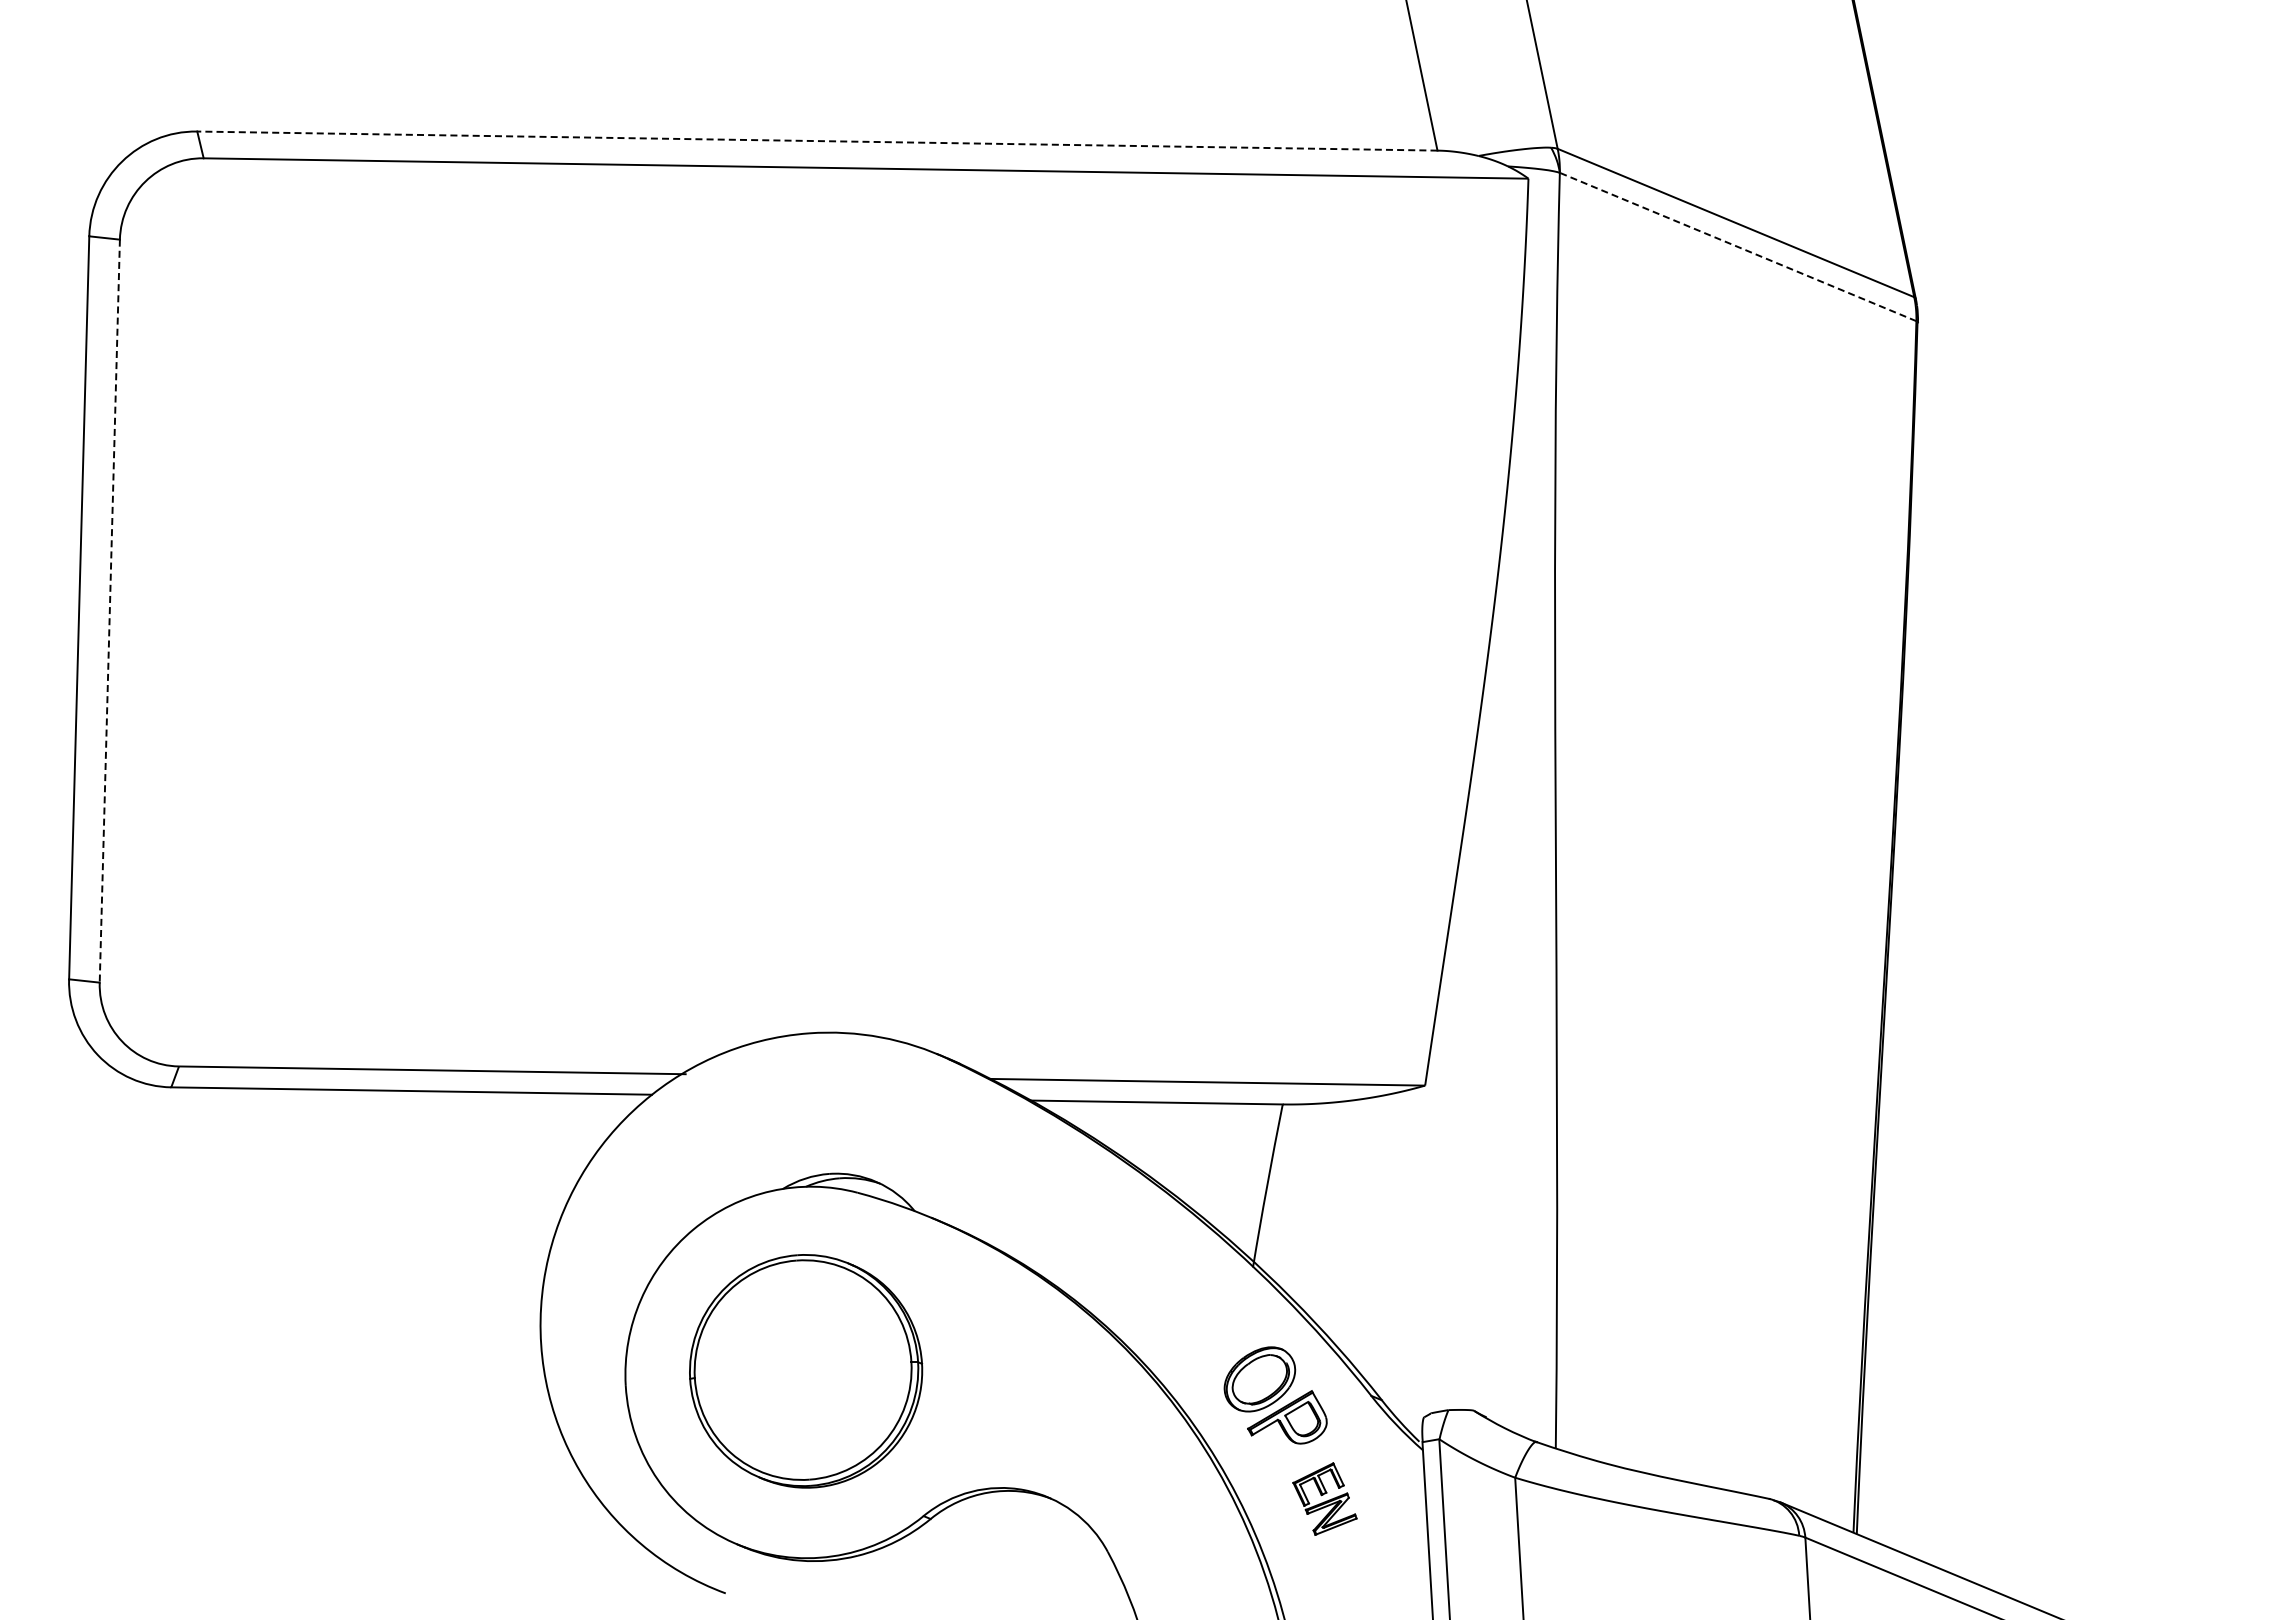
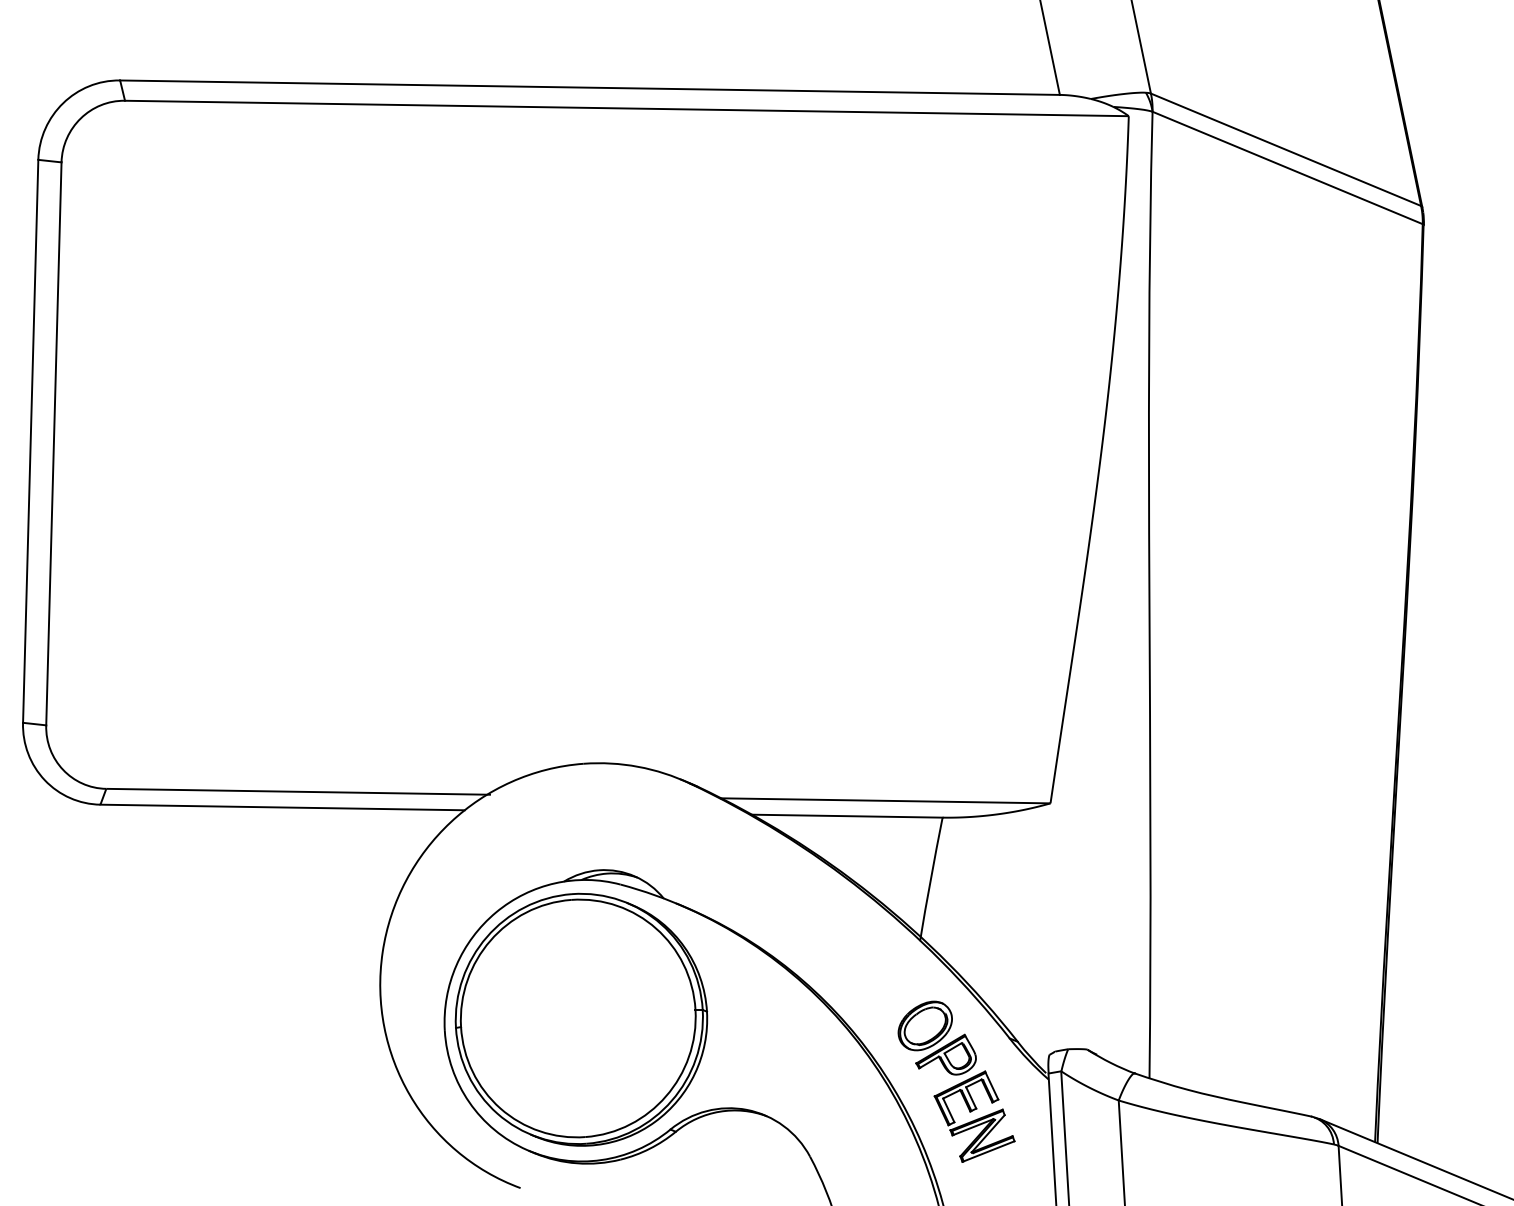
line: (816, 141) -> (589, 88), dashed -> solid
line: (1737, 246) -> (1287, 167), dashed -> solid
line: (109, 611) -> (53, 444), dashed -> solid
part: (805, 1371) -> (581, 1019), size x1.43
part: (1324, 1498) -> (974, 1116), size x1.67

